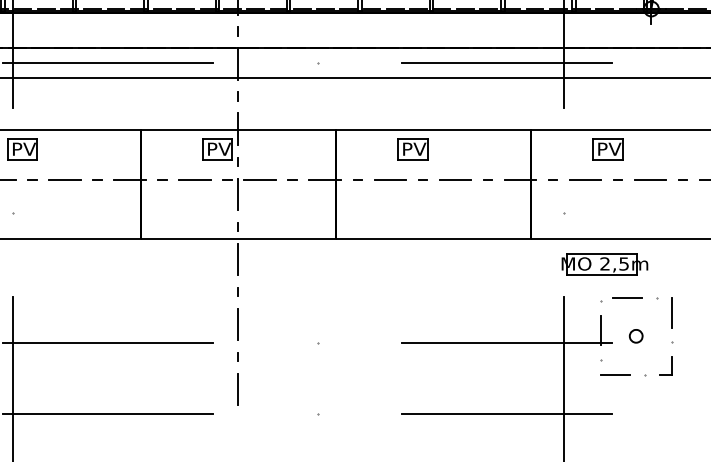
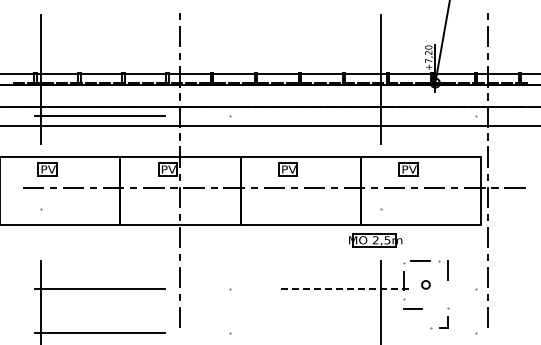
line: (505, 63) -> (345, 116), removed
part: (604, 264) -> (375, 240), moved
line: (507, 342) -> (346, 288), solid -> dashed
part: (671, 359) -> (447, 318), moved
line: (505, 413) -> (345, 332), removed

